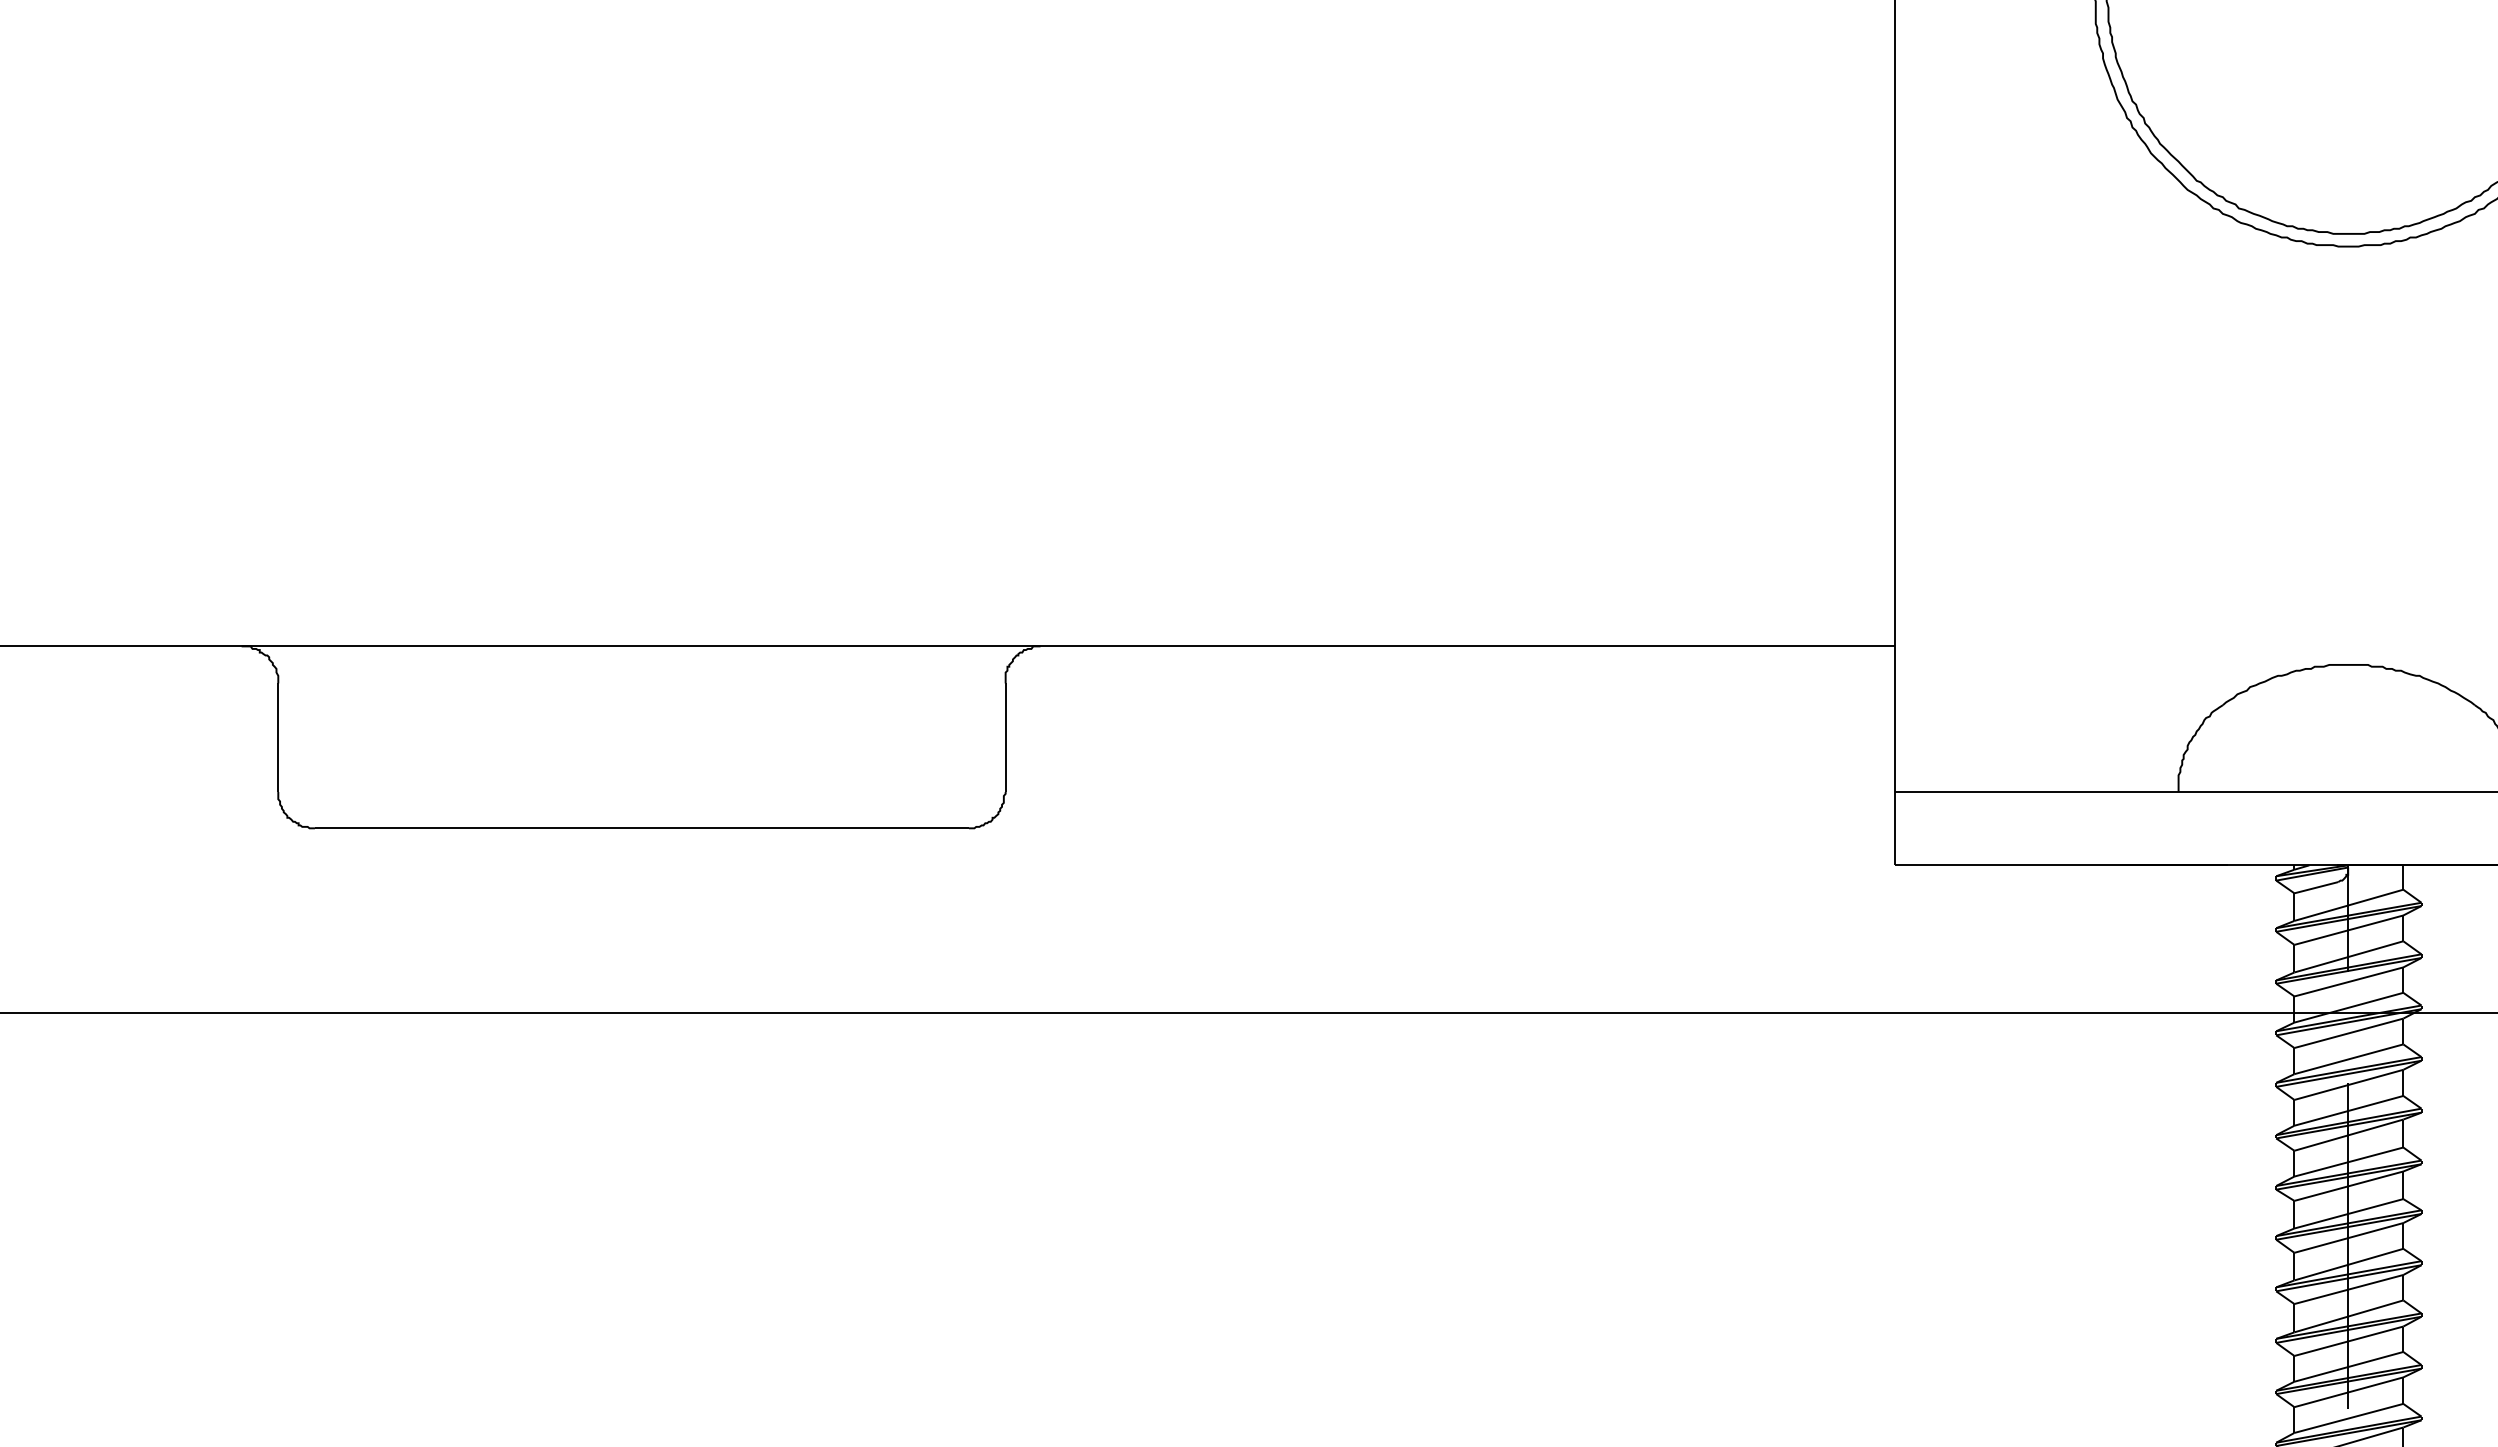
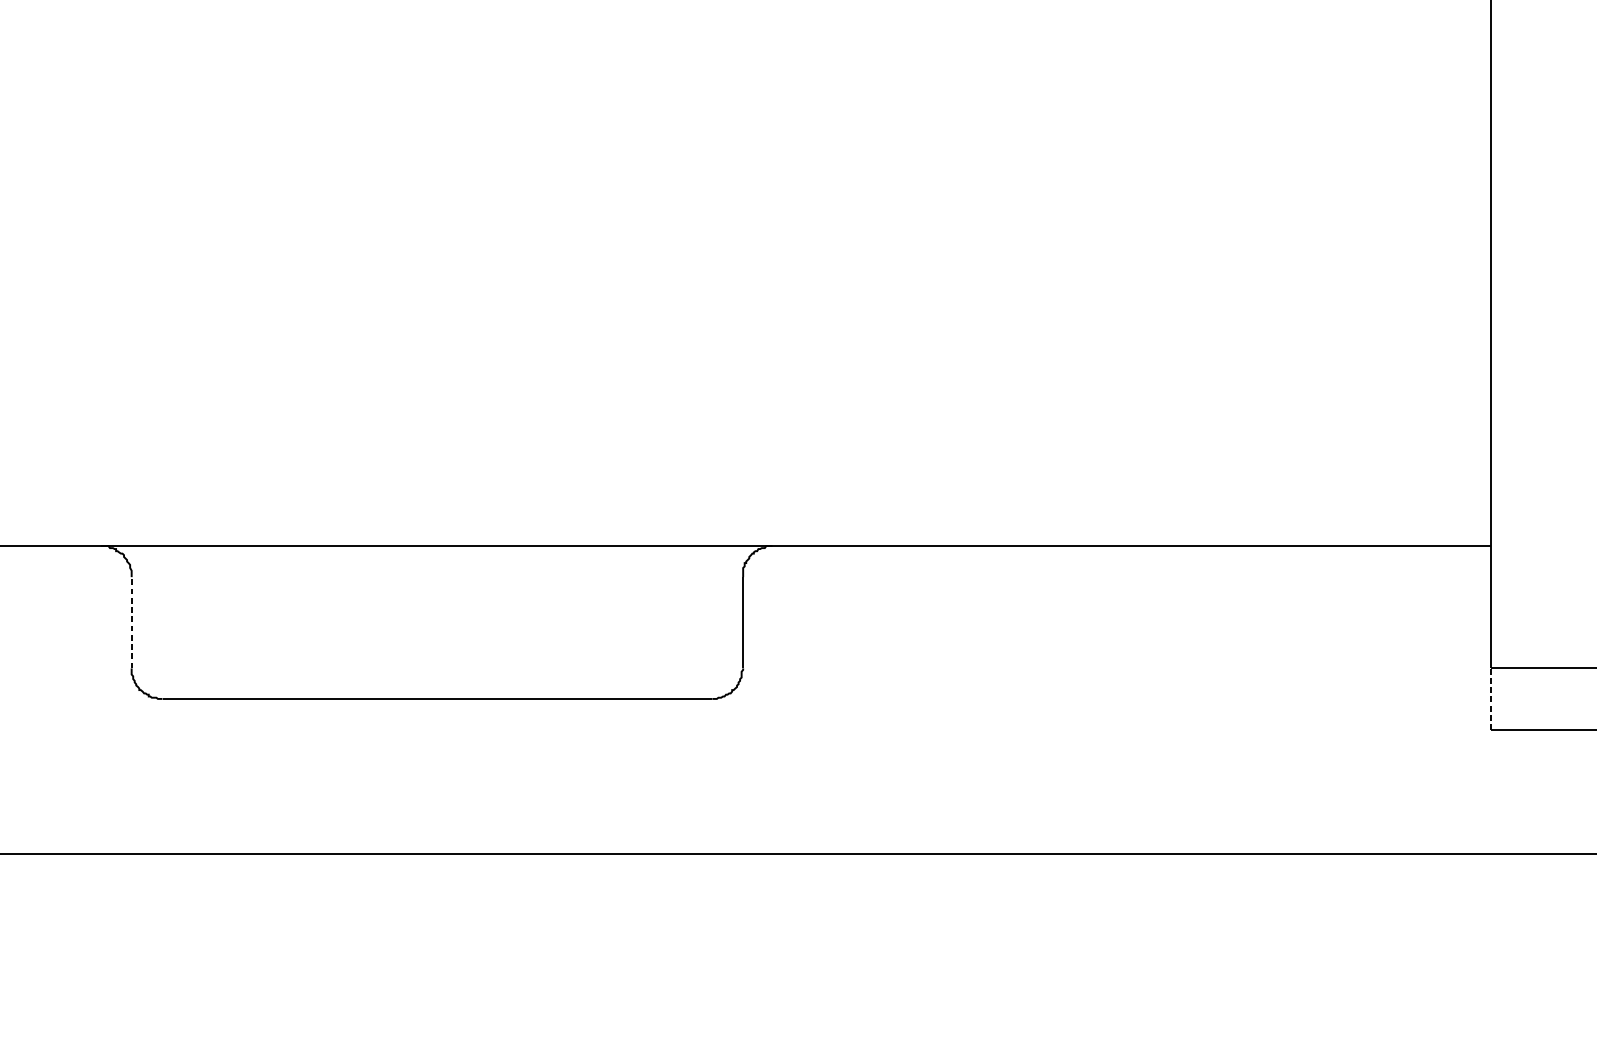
line: (278, 737) -> (131, 622), solid -> dashed
line: (1894, 828) -> (1490, 699), solid -> dashed

